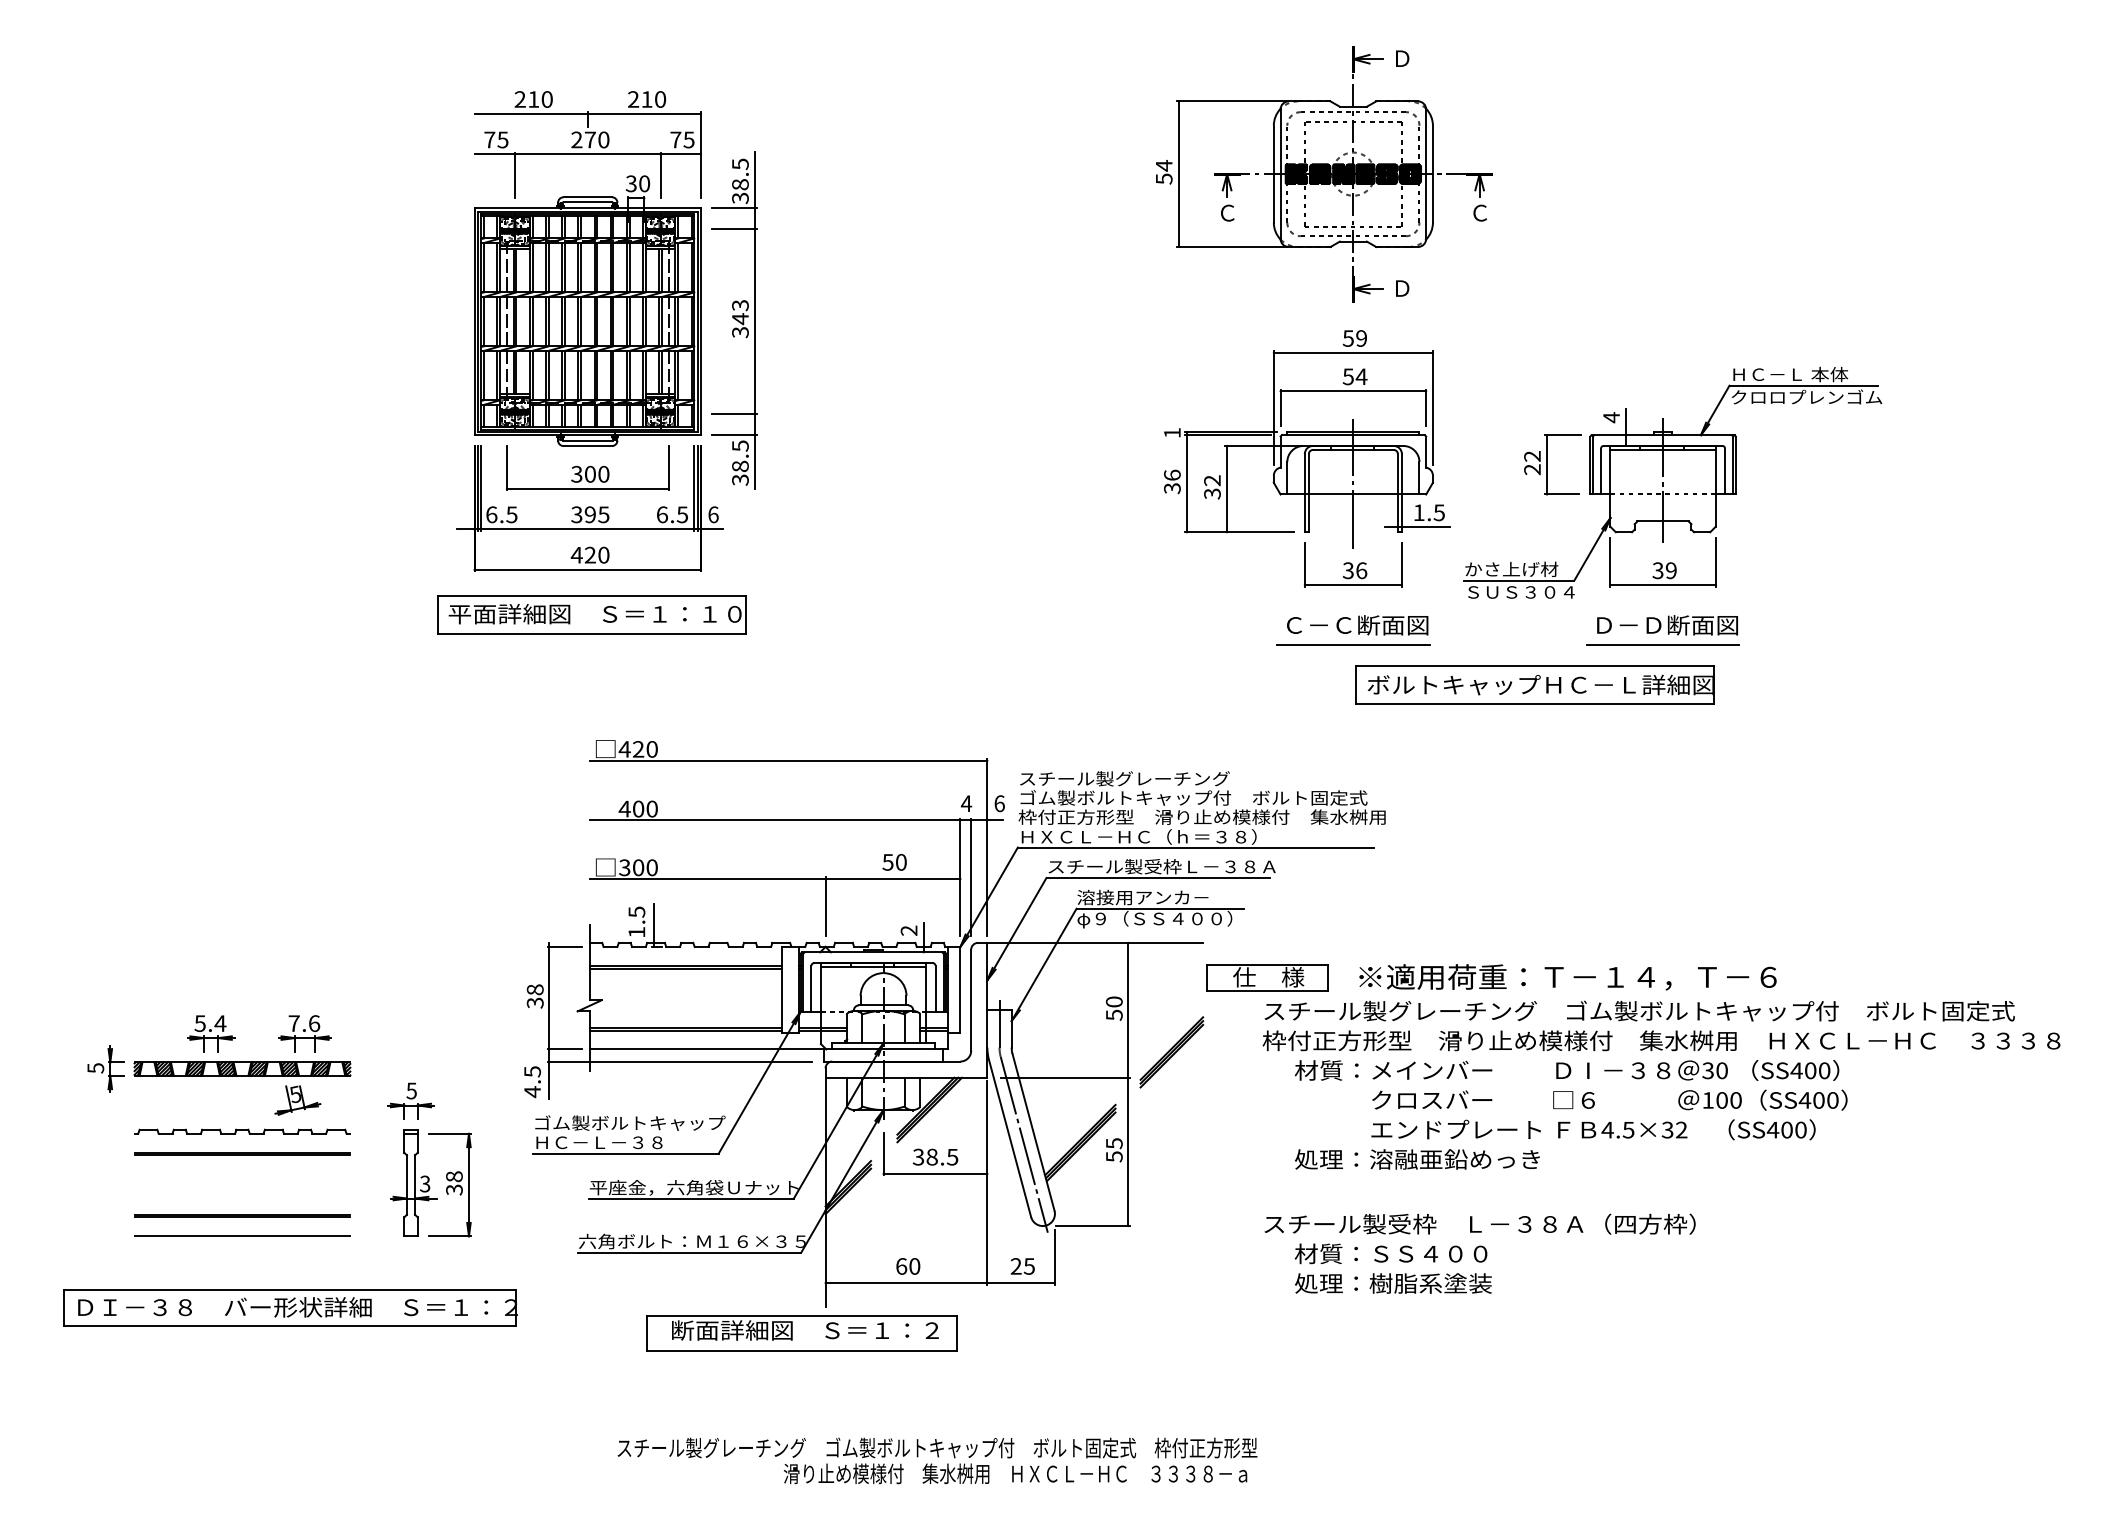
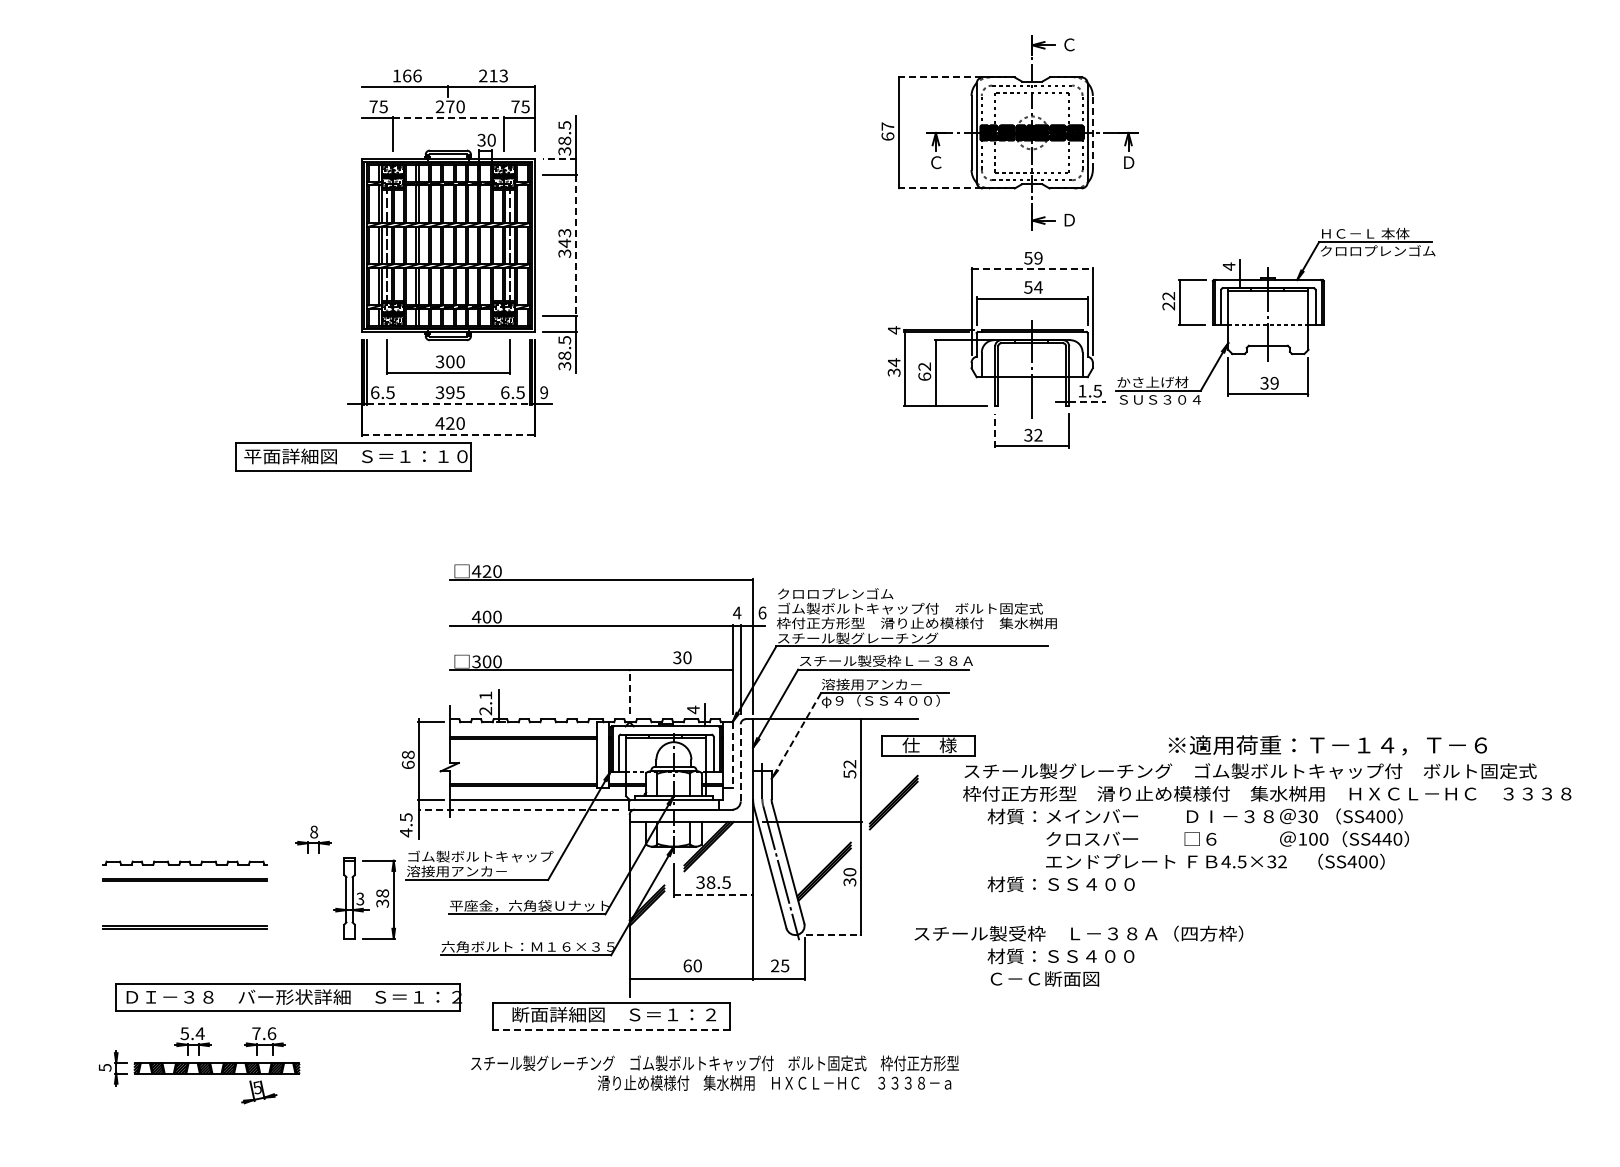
text: (1402, 58) -> (1069, 44), Ｄ -> Ｃ
text: (532, 98) -> (406, 75), 210 -> 166
text: (660, 98) -> (503, 75), 210 -> 213
line: (1231, 101) -> (939, 77), solid -> dashed
line: (587, 153) -> (448, 117), solid -> dashed
text: (1163, 172) -> (887, 131), 54 -> 67
line: (1432, 173) -> (1092, 132), solid -> dashed
line: (733, 209) -> (559, 159), solid -> dashed
text: (1479, 212) -> (1128, 162), Ｃ -> Ｄ
line: (1231, 247) -> (939, 188), solid -> dashed
line: (754, 321) -> (575, 245), solid -> dashed
line: (1353, 353) -> (1032, 269), solid -> dashed
text: (1172, 433) -> (894, 330), 1 -> 4
text: (1171, 475) -> (893, 362), 36 -> 34
part: (1672, 481) -> (1275, 315), moved
text: (1212, 493) -> (924, 376), 32 -> 62
text: (713, 514) -> (544, 392), 6 -> 9
line: (1425, 527) -> (1087, 402), solid -> dashed
line: (587, 528) -> (448, 403), solid -> dashed
line: (1305, 564) -> (995, 430), solid -> dashed
line: (587, 569) -> (448, 434), solid -> dashed
text: (1361, 569) -> (1038, 434), 36 -> 32
part: (591, 614) -> (353, 456), moved
part: (1352, 629) -> (1031, 480), removed
part: (1663, 629) -> (1268, 480), removed
part: (1534, 685) -> (1170, 522), removed
text: (1124, 778) -> (857, 593), スチール製グレーチング -> クロロプレンゴム
text: (1138, 837) -> (868, 638), ＨＸＣＬ－ＨＣ（ｈ＝３８） -> スチール製グレーチング
text: (888, 862) -> (677, 657), 50 -> 30
line: (825, 906) -> (629, 691), solid -> dashed
text: (636, 922) -> (485, 703), 1.5 -> 2.1
text: (909, 930) -> (693, 709), 2 -> 4
line: (1044, 965) -> (796, 736), solid -> dashed
part: (1267, 977) -> (928, 745), moved
text: (1567, 977) -> (1327, 745), moved
line: (960, 990) -> (732, 755), solid -> dashed
line: (970, 999) -> (740, 762), solid -> dashed
text: (534, 1002) -> (407, 764), 38 -> 68
text: (1113, 1002) -> (849, 764), 50 -> 52
line: (679, 1061) -> (518, 809), solid -> dashed
part: (219, 1065) -> (199, 1065), moved
text: (412, 1090) -> (314, 831), 5 -> 8
text: (1817, 1099) -> (1386, 838), SS400 -> SS440
text: (598, 1142) -> (456, 871), ＨＣ－Ｌ－３８ -> 溶接用アンカ－
text: (1113, 1149) -> (849, 876), 55 -> 30
text: (1416, 1159) -> (1080, 884), 処理：溶融亜鉛めっき -> 材質：ＳＳ４００
line: (935, 1174) -> (713, 895), solid -> dashed
part: (430, 1183) -> (364, 898), moved
text: (1479, 1223) -> (1078, 933), moved
line: (1094, 1226) -> (834, 935), solid -> dashed
line: (241, 1235) -> (184, 942), removed
text: (1393, 1282) -> (1062, 978), 処理：樹脂系塗装 -> Ｃ－Ｃ断面図
part: (290, 1307) -> (288, 997), moved
line: (800, 1351) -> (610, 1030), solid -> dashed
text: (936, 1459) -> (714, 1072), moved

